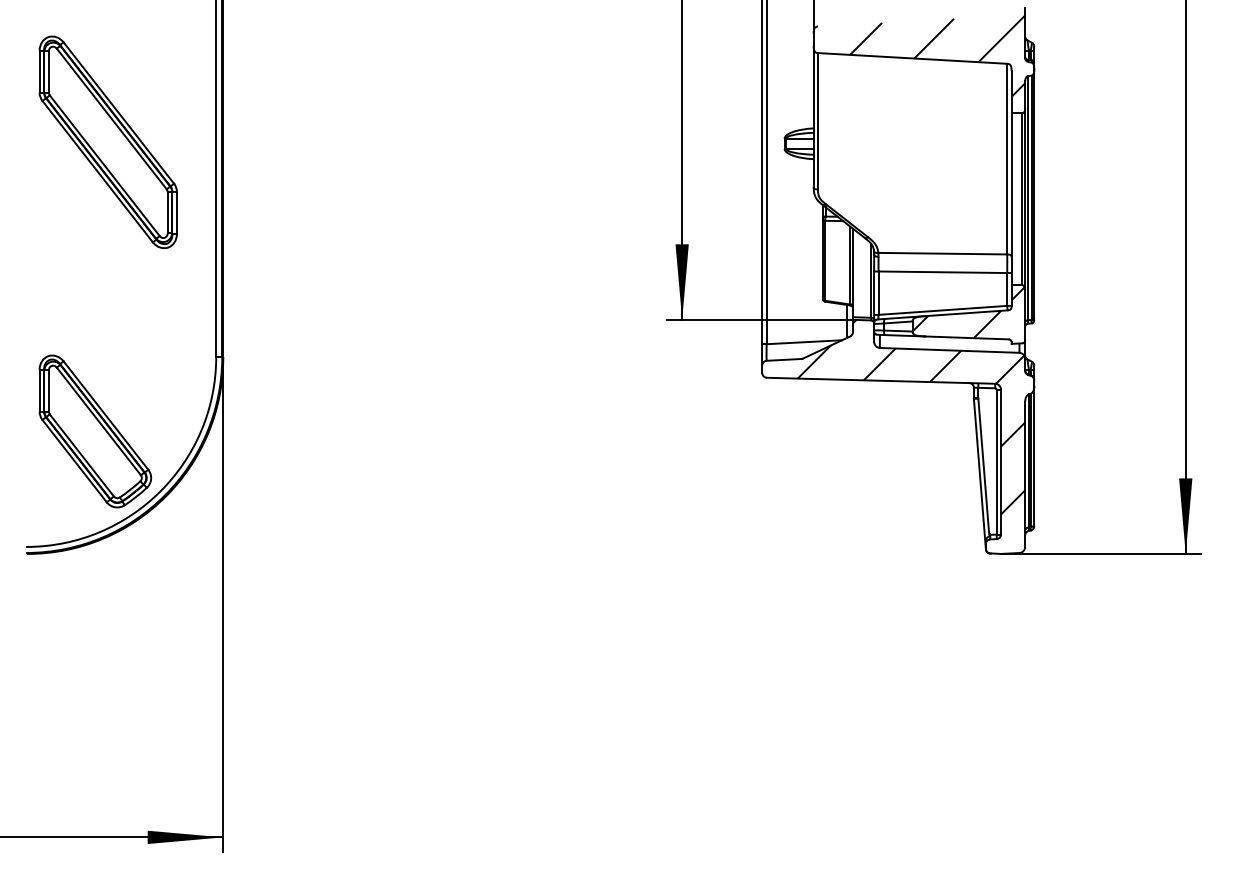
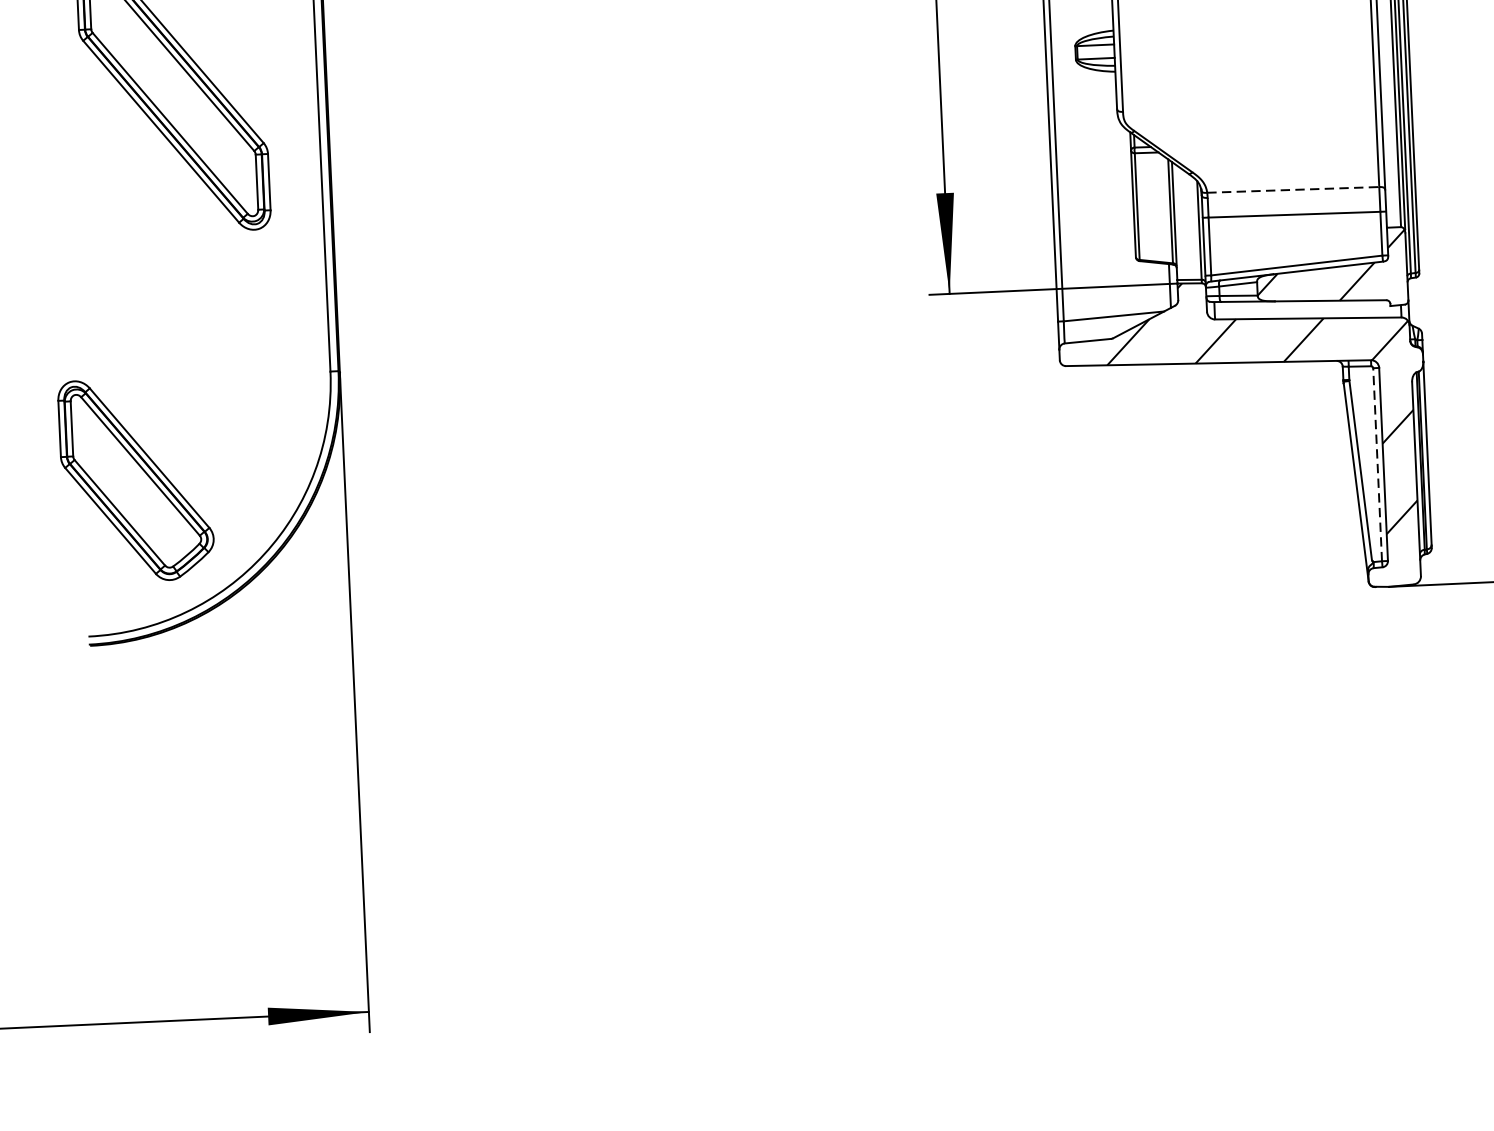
line: (943, 253) -> (1294, 189), solid -> dashed
part: (95, 431) -> (136, 480), moved
line: (996, 461) -> (1377, 463), solid -> dashed

